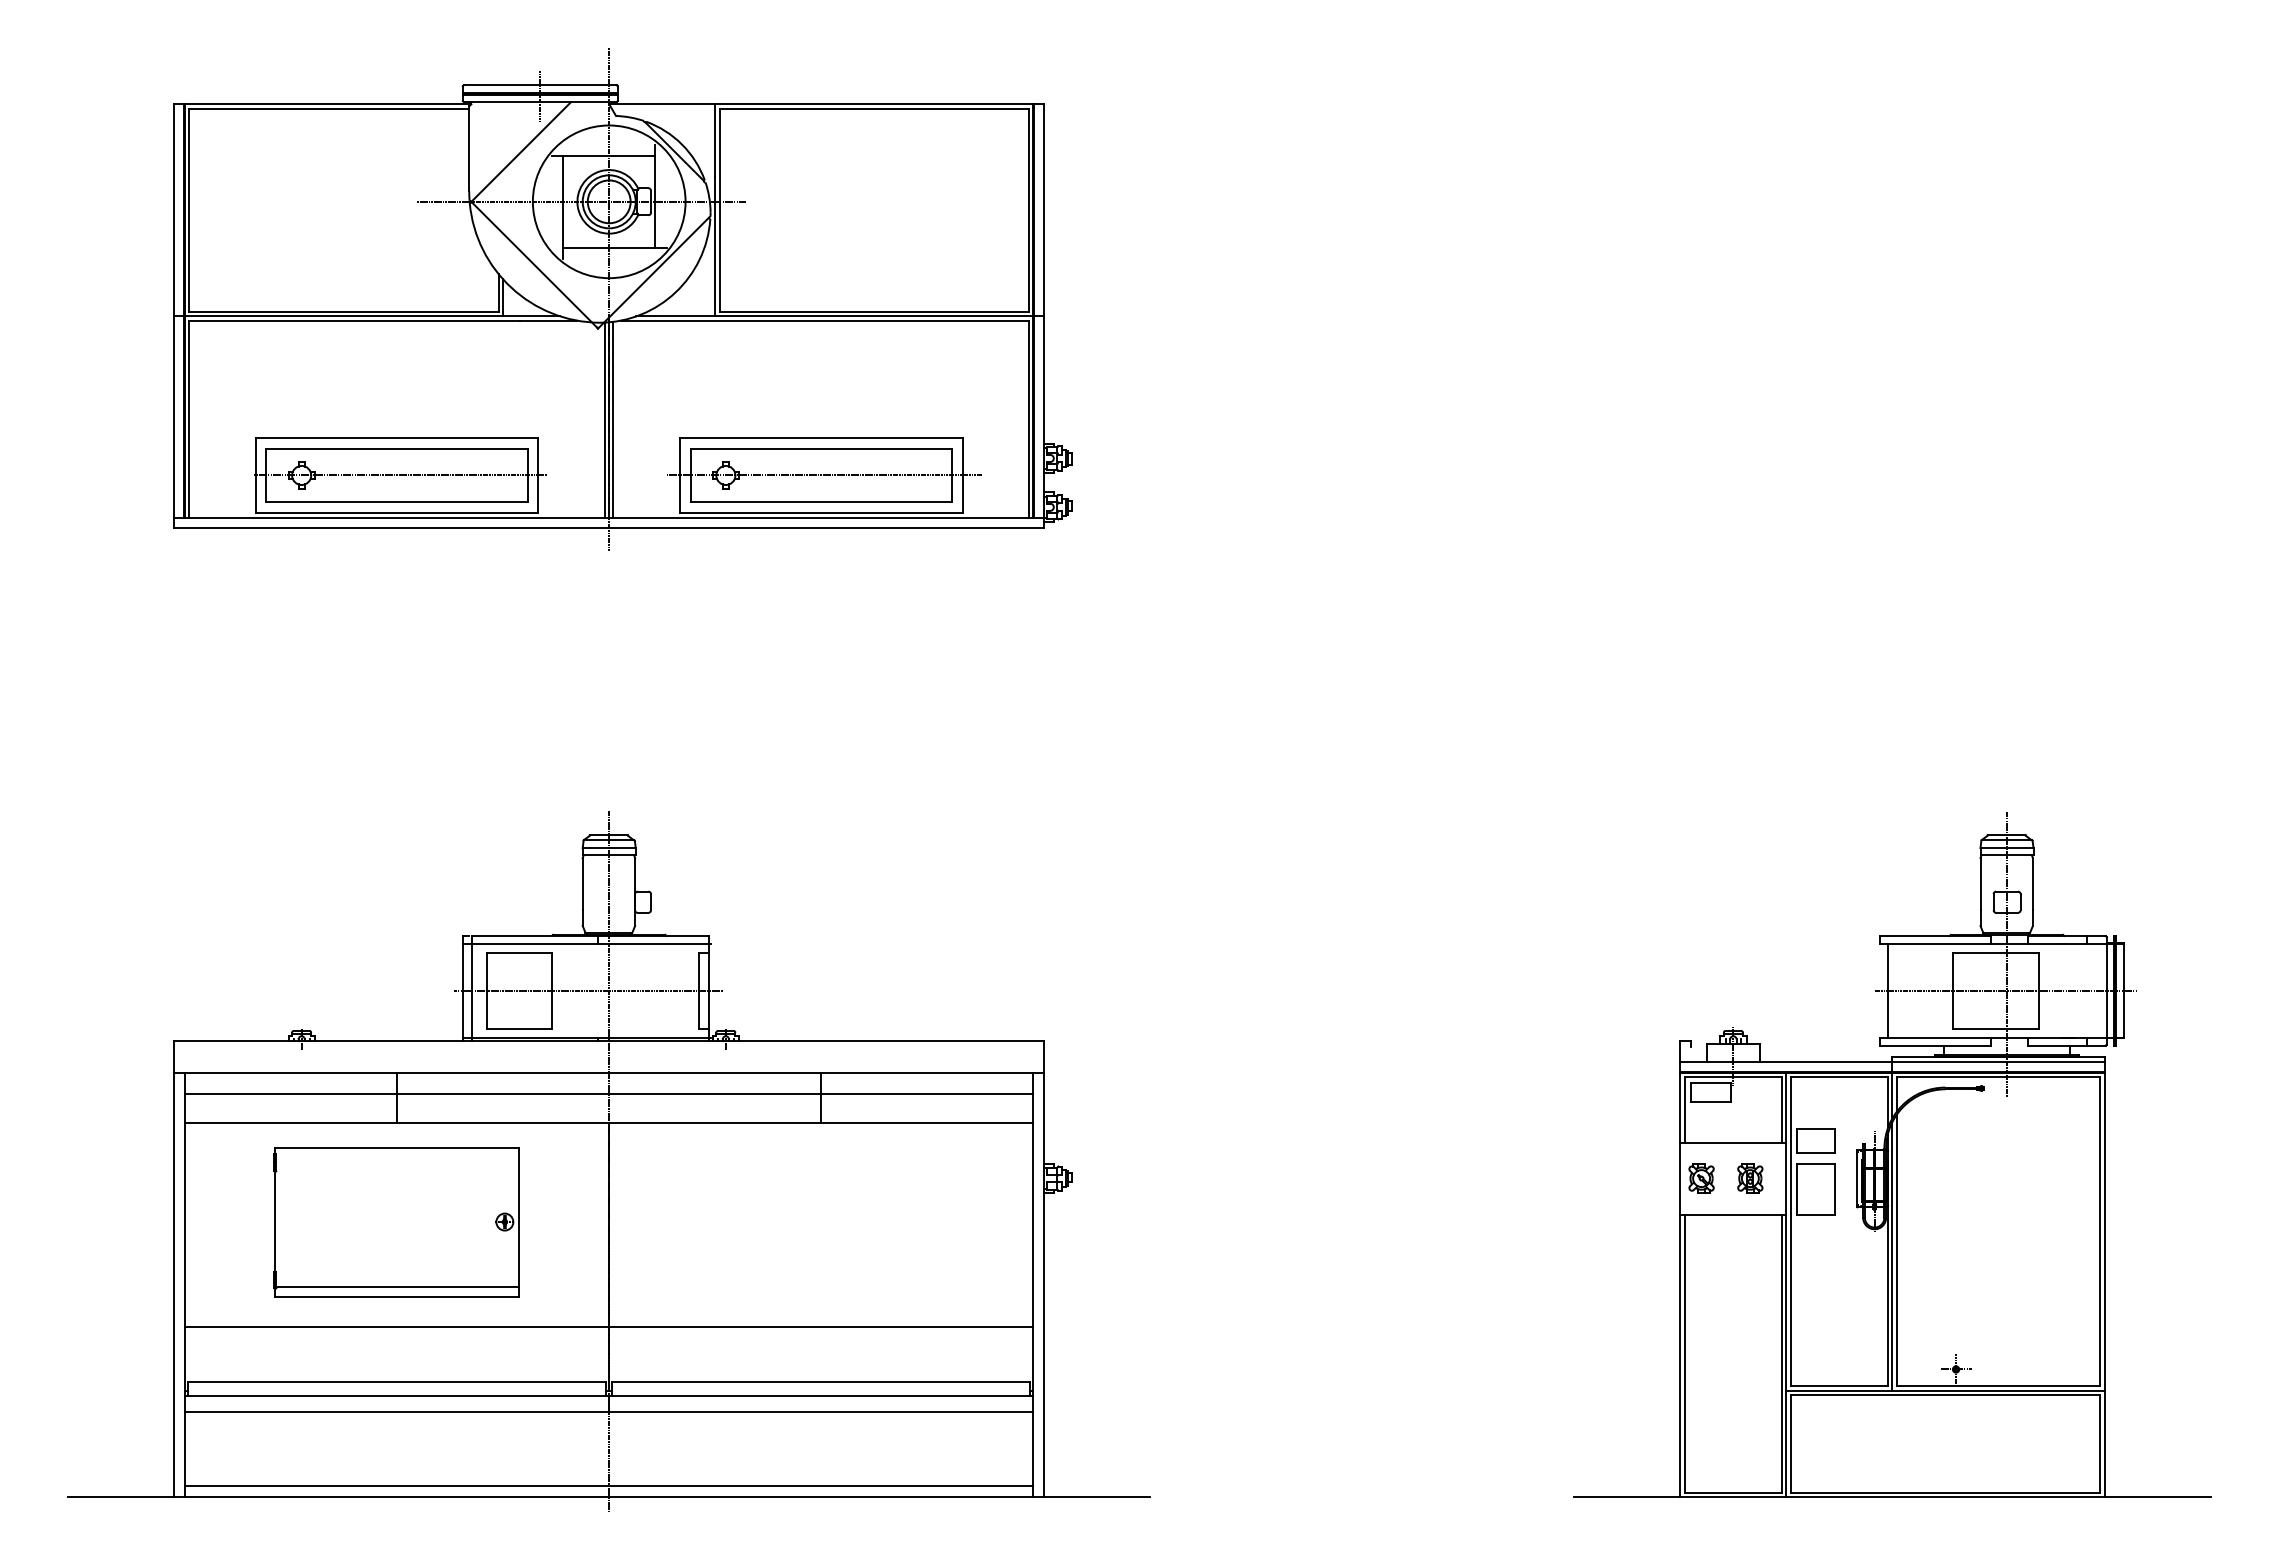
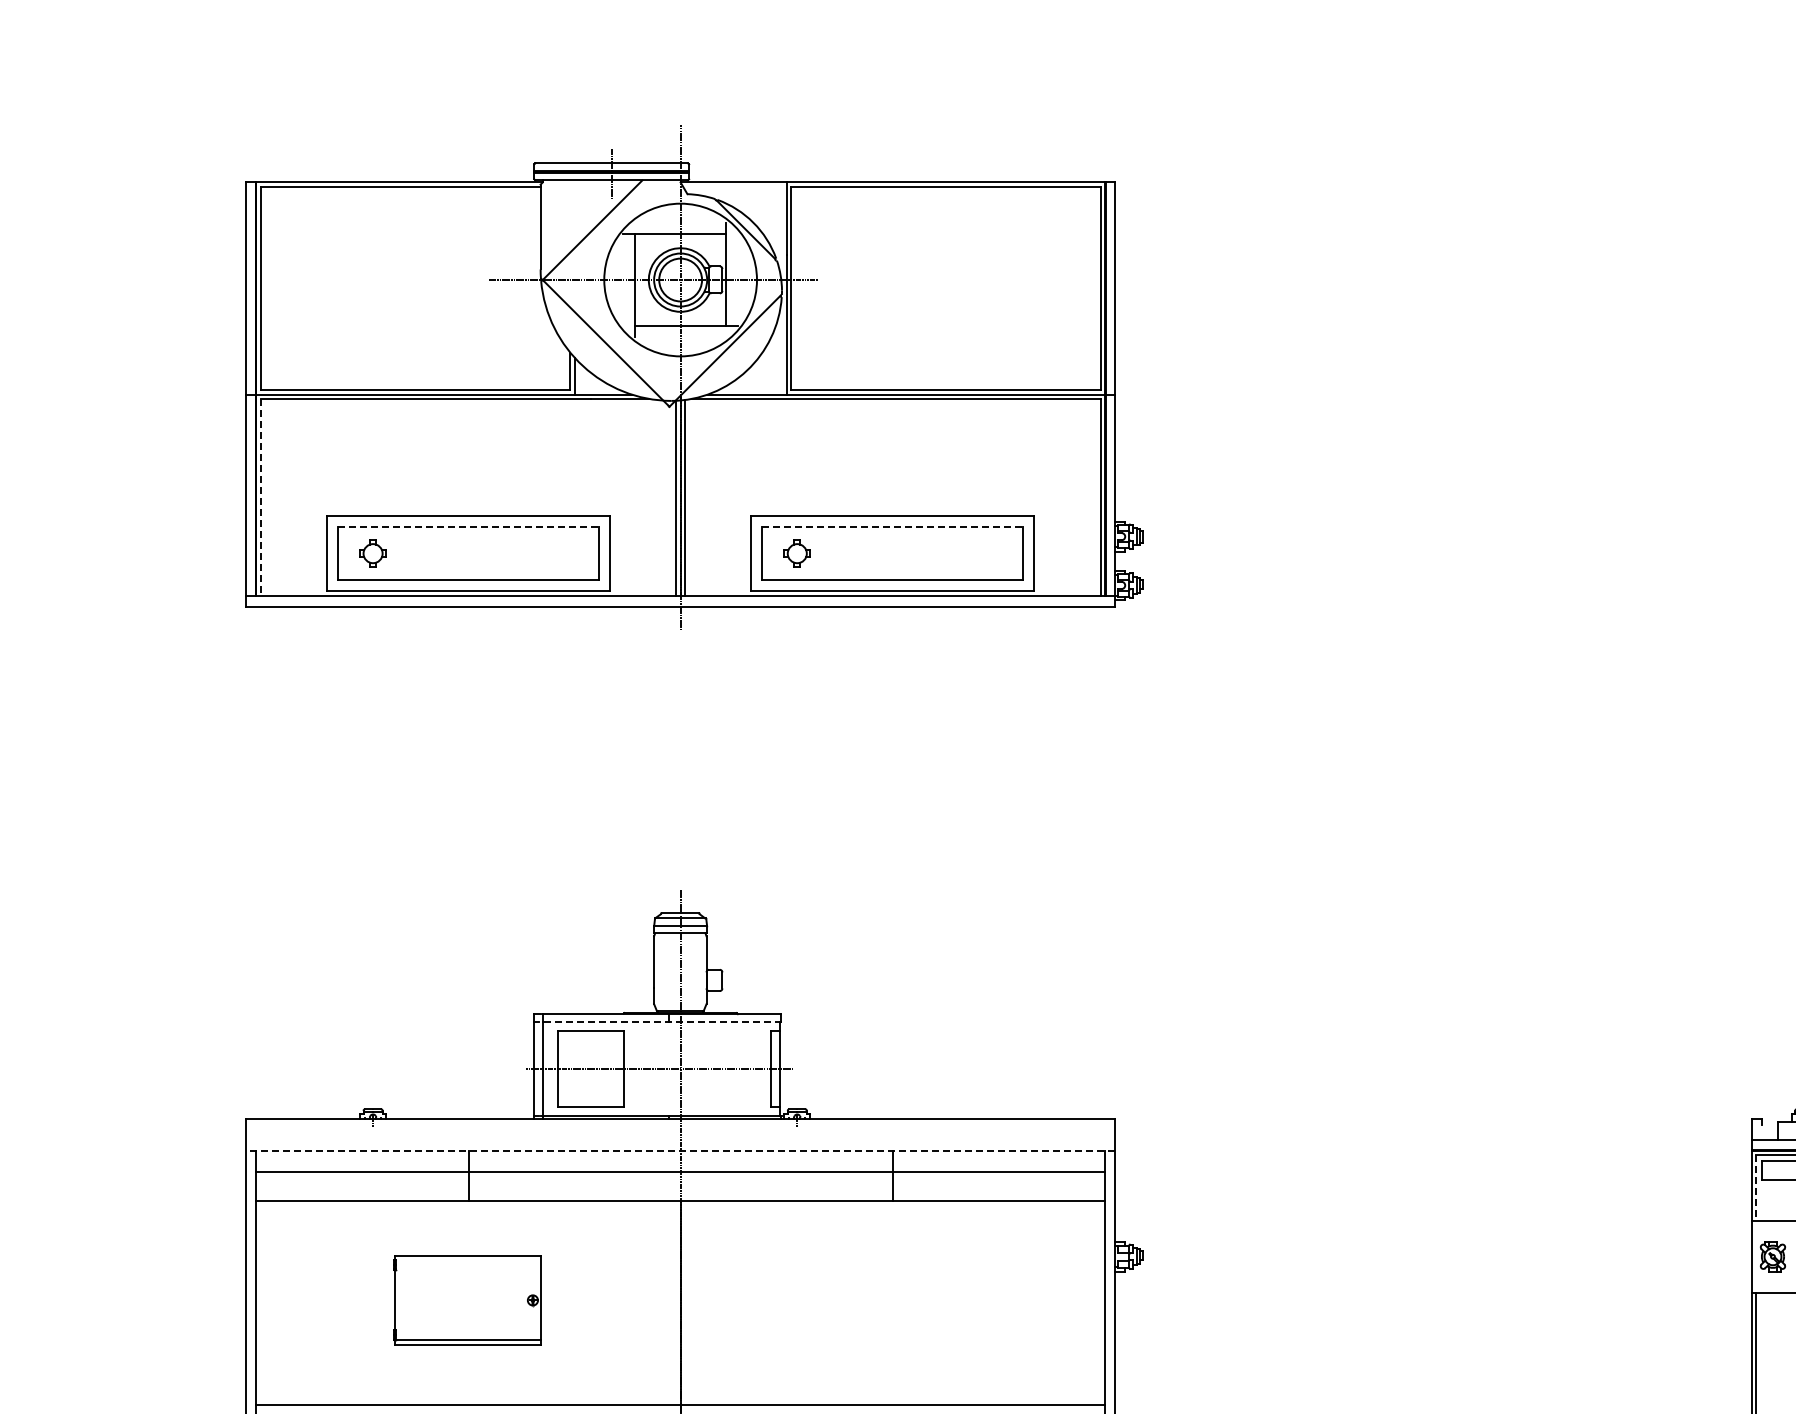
line: (189, 419) -> (260, 497), solid -> dashed
line: (397, 448) -> (468, 526), solid -> dashed
line: (821, 448) -> (892, 526), solid -> dashed
line: (399, 475) -> (470, 553), removed
line: (824, 475) -> (895, 553), removed
line: (590, 944) -> (661, 1022), solid -> dashed
line: (609, 1072) -> (680, 1150), solid -> dashed
line: (1684, 1109) -> (1755, 1187), solid -> dashed
part: (396, 1222) -> (467, 1300), size x0.6

